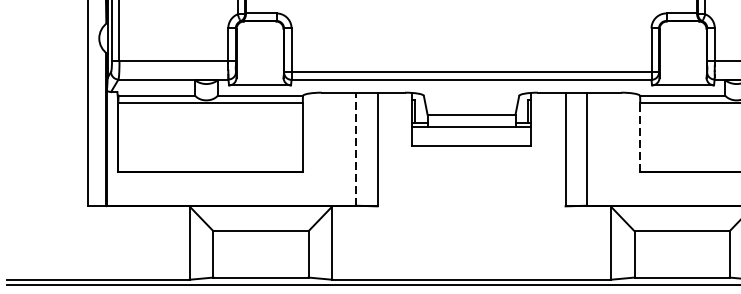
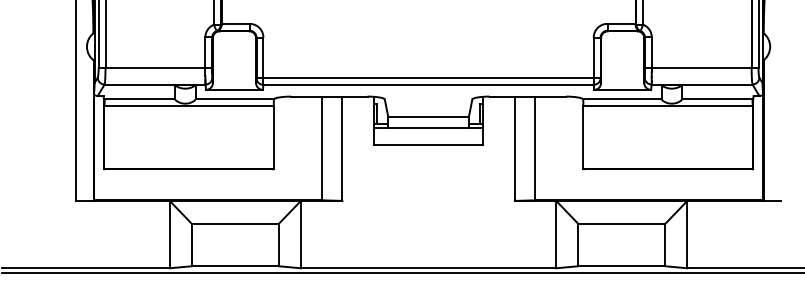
line: (640, 137) -> (583, 137), dashed -> solid
line: (355, 149) -> (322, 148), dashed -> solid

